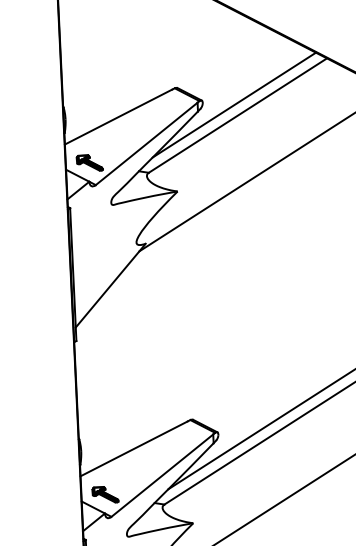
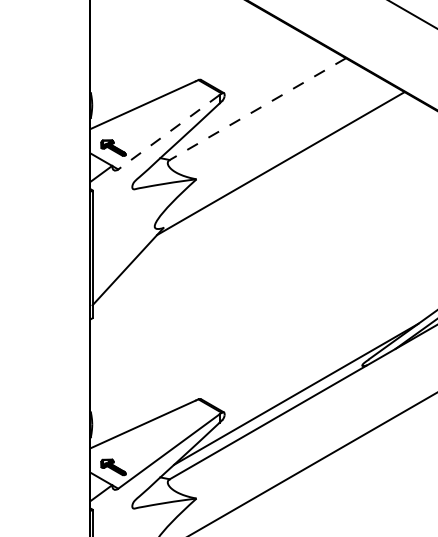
line: (233, 104) -> (254, 98), removed
line: (237, 115) -> (257, 109), solid -> dashed
line: (147, 144) -> (169, 132), solid -> dashed

